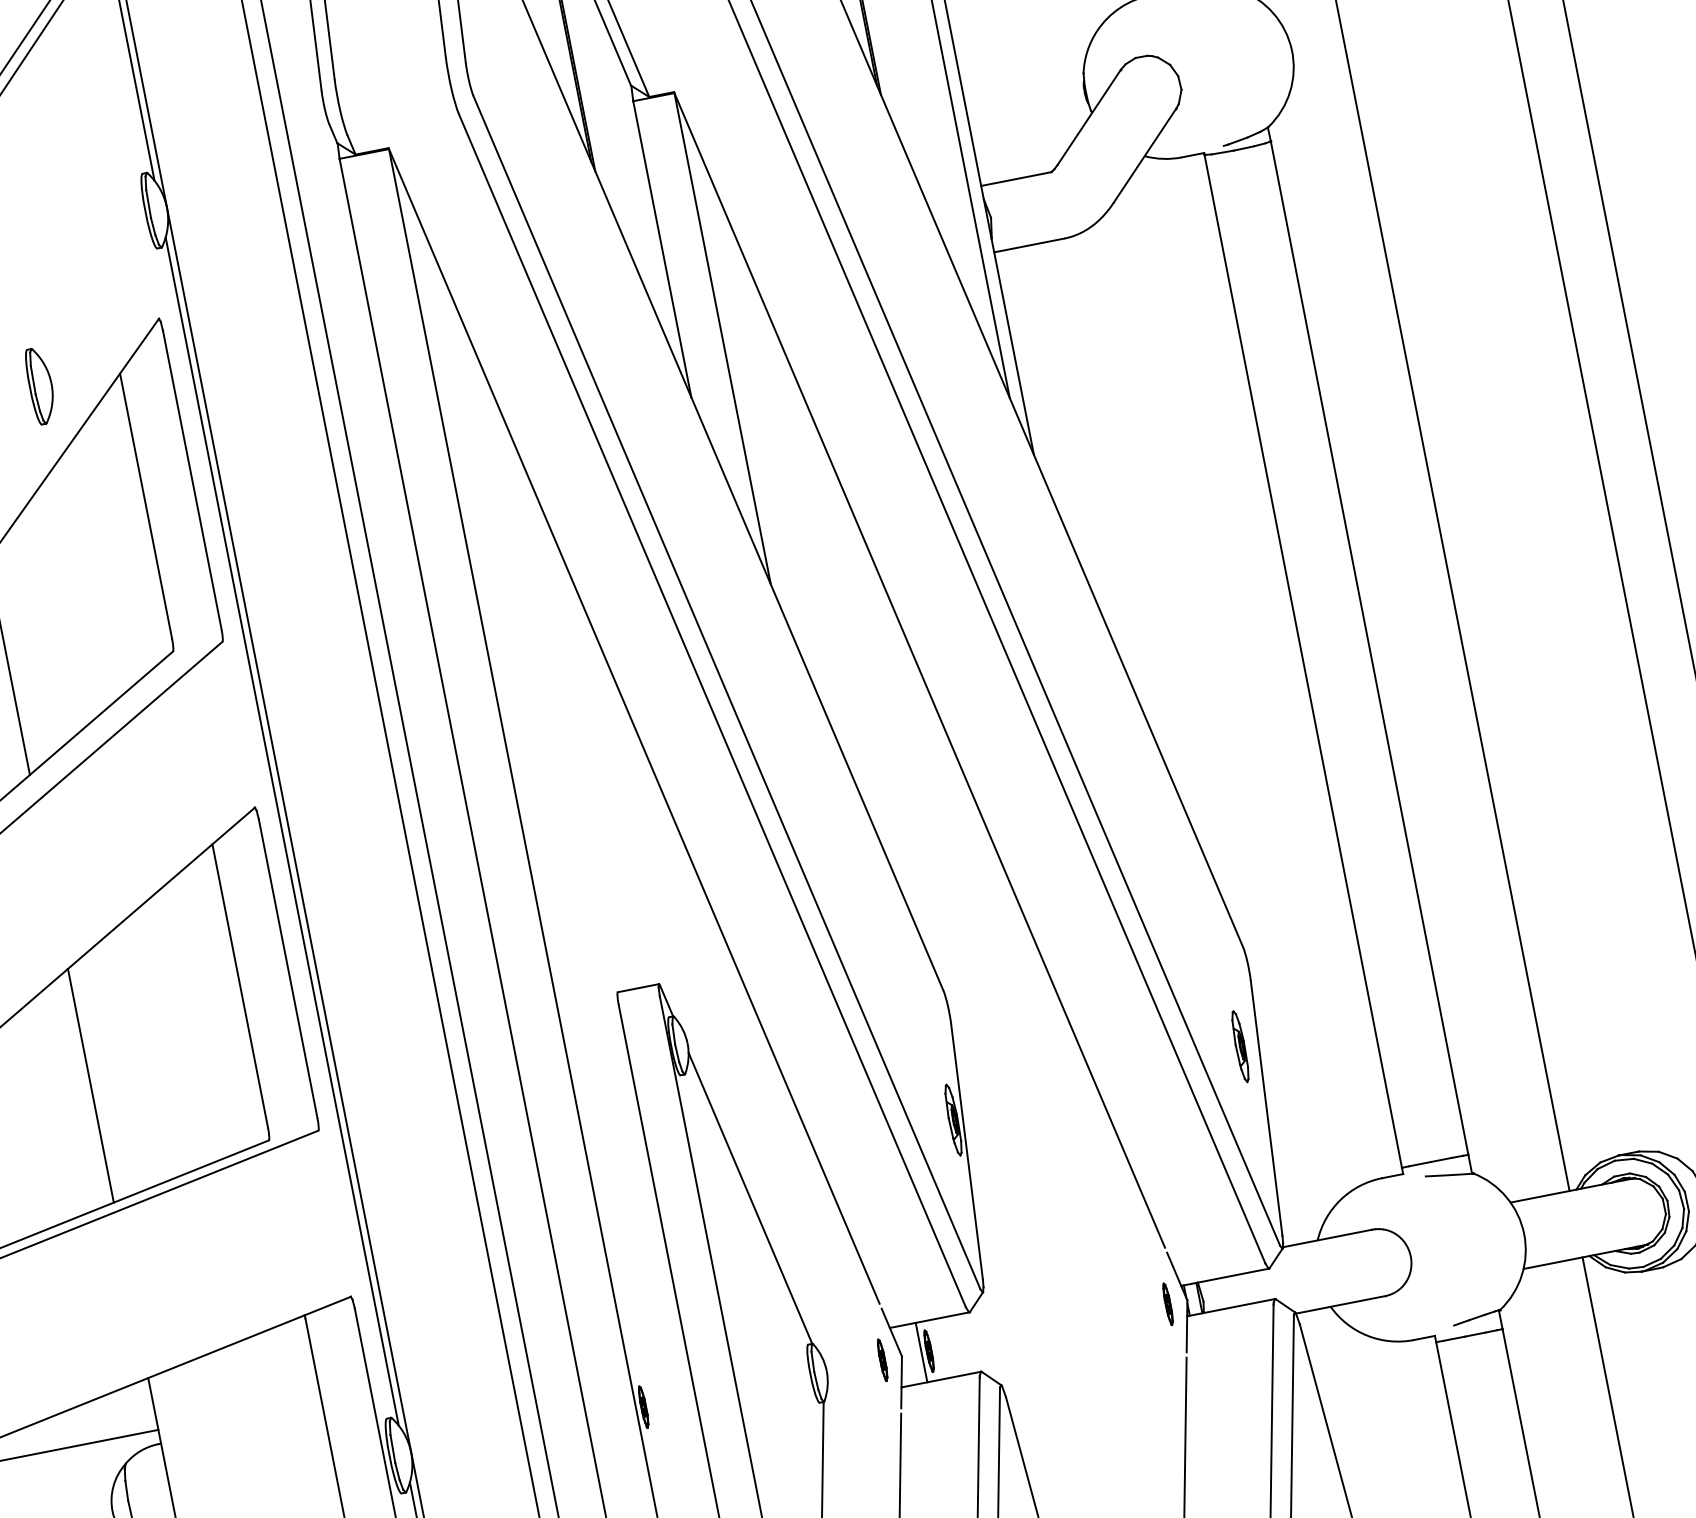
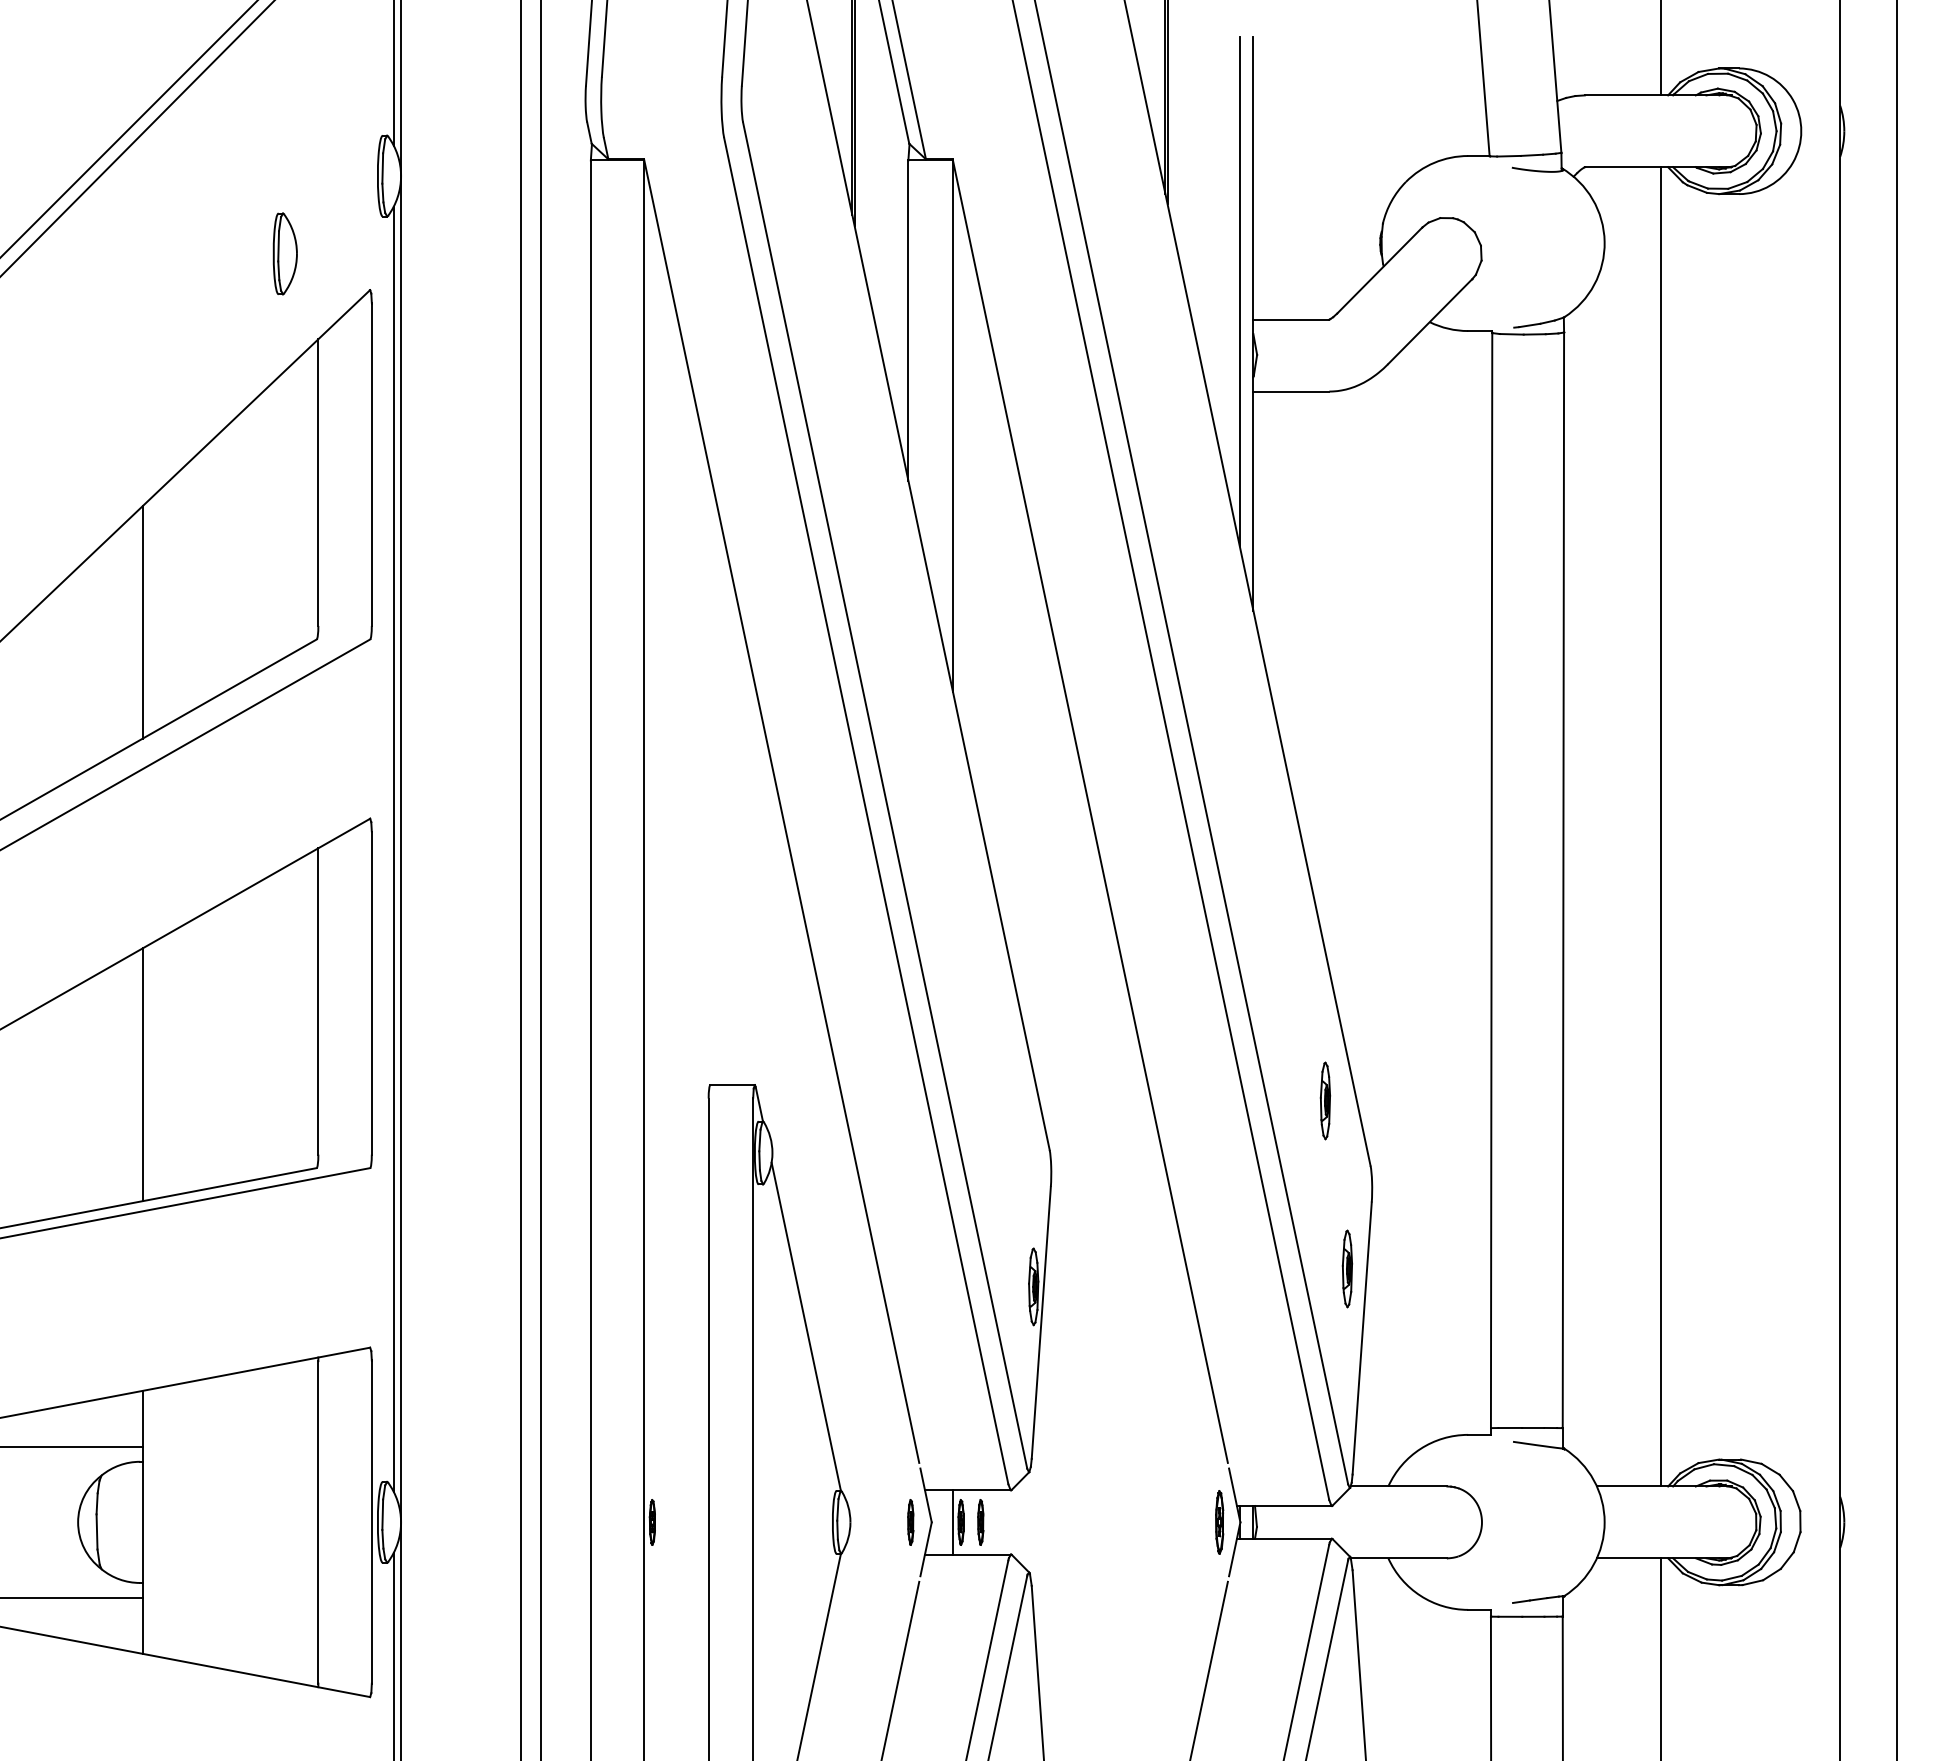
part: (39, 385) -> (284, 253), moved
part: (1189, 894) -> (1325, 1100), added
part: (1167, 1304) -> (1218, 1522), size x1.4
part: (947, 1347) -> (980, 1522), added

